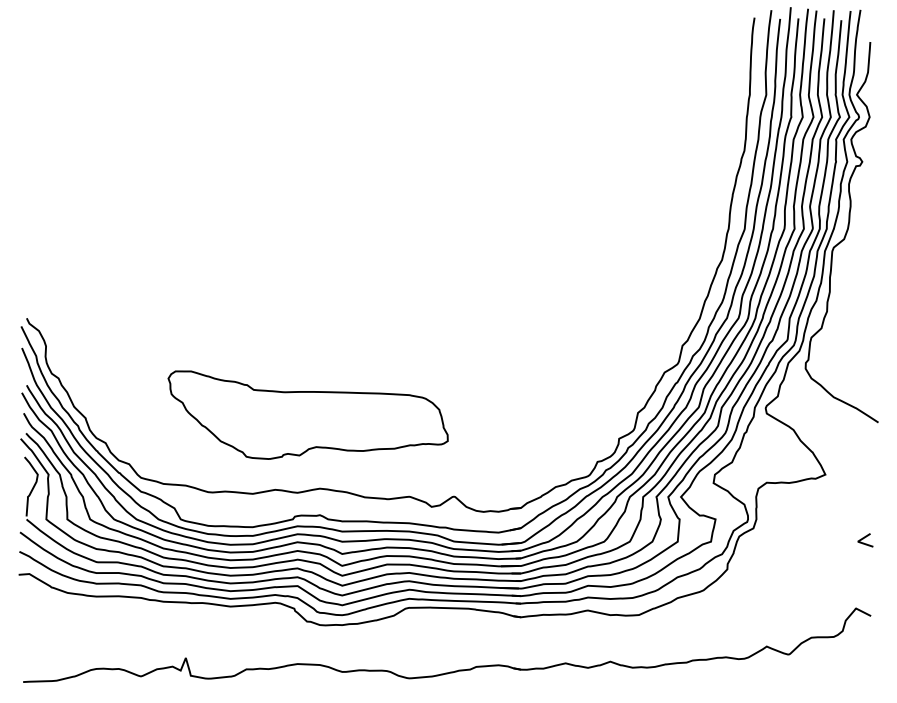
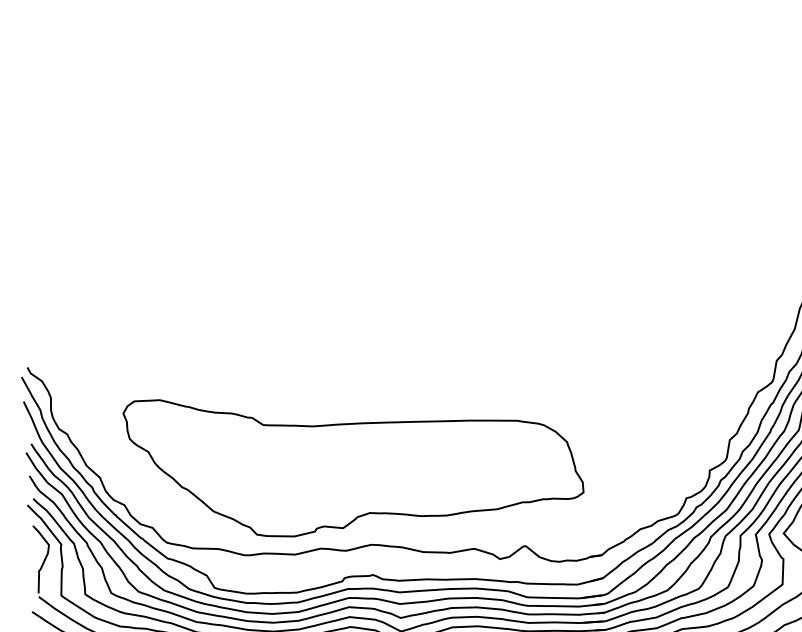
part: (307, 414) -> (353, 460), size x1.43

